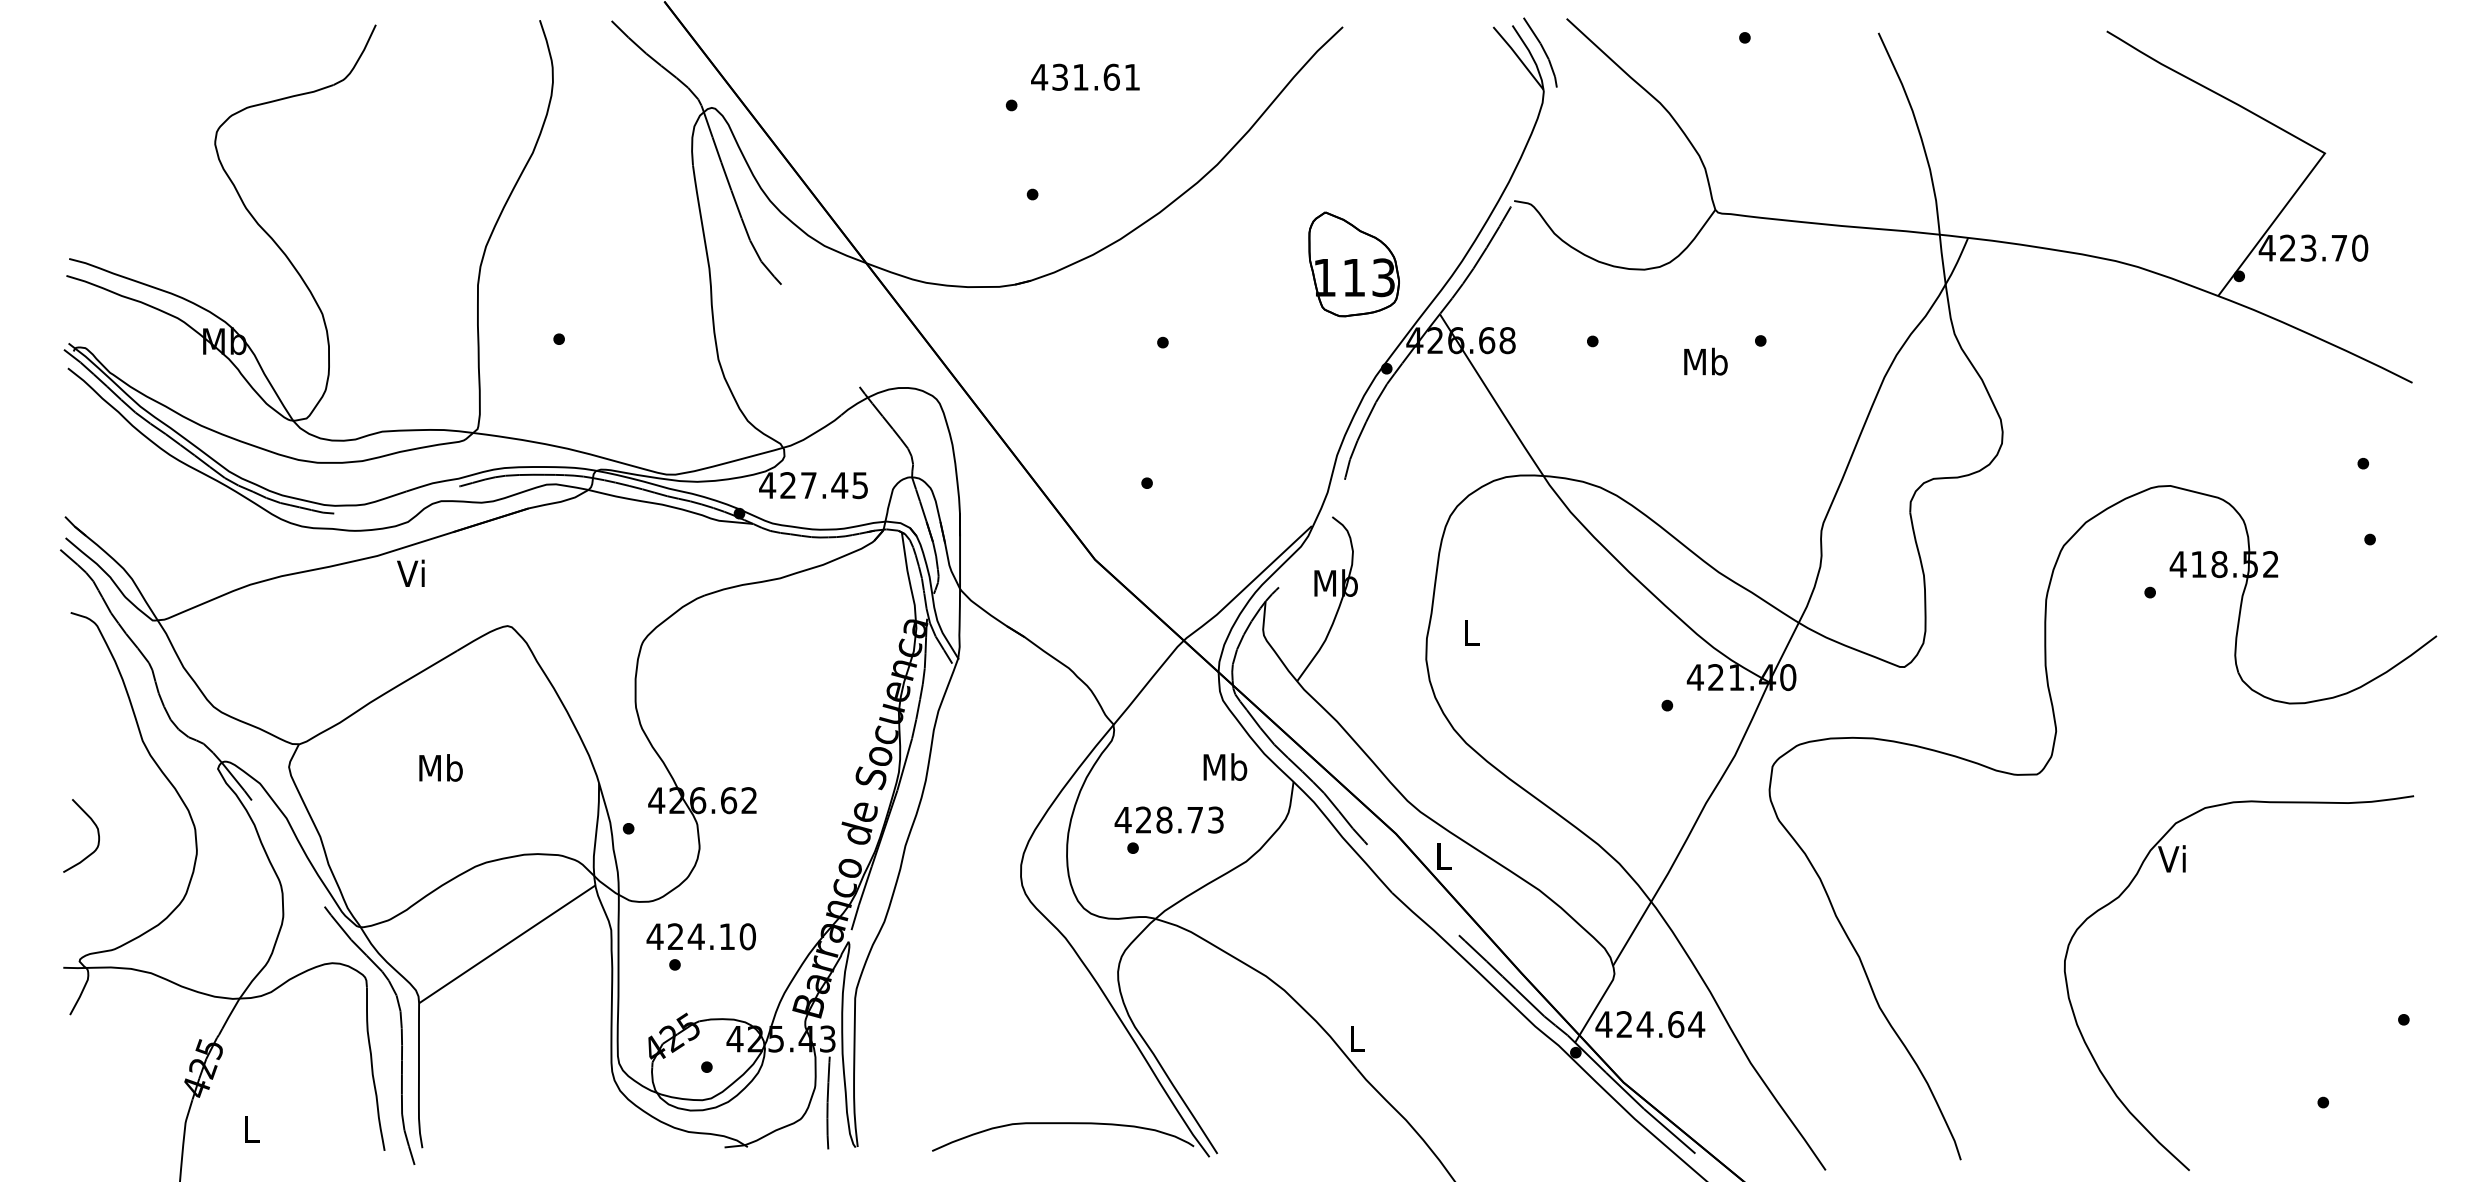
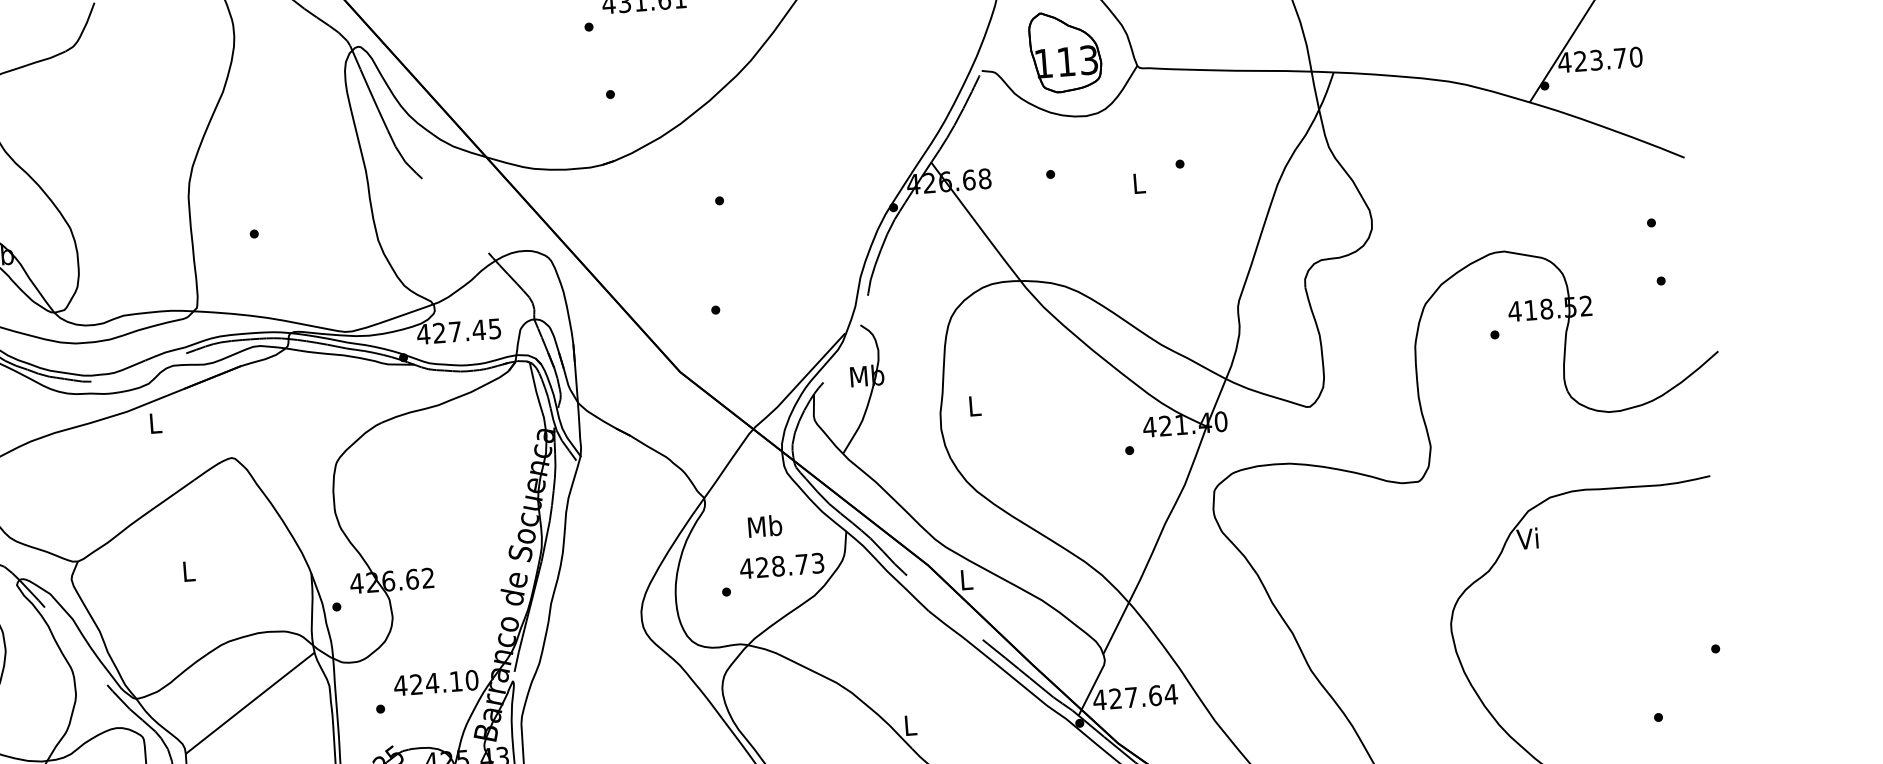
part: (1353, 264) -> (1065, 51), moved
text: (1705, 361) -> (1138, 183), Mb -> L
text: (410, 572) -> (153, 422), Vi -> L
text: (1225, 766) -> (765, 525), moved
text: (440, 767) -> (188, 570), Mb -> L
text: (1168, 819) -> (781, 565), moved
text: (700, 936) -> (435, 682), moved
text: (1644, 1024) -> (1130, 697), 424.64 -> 427.64

